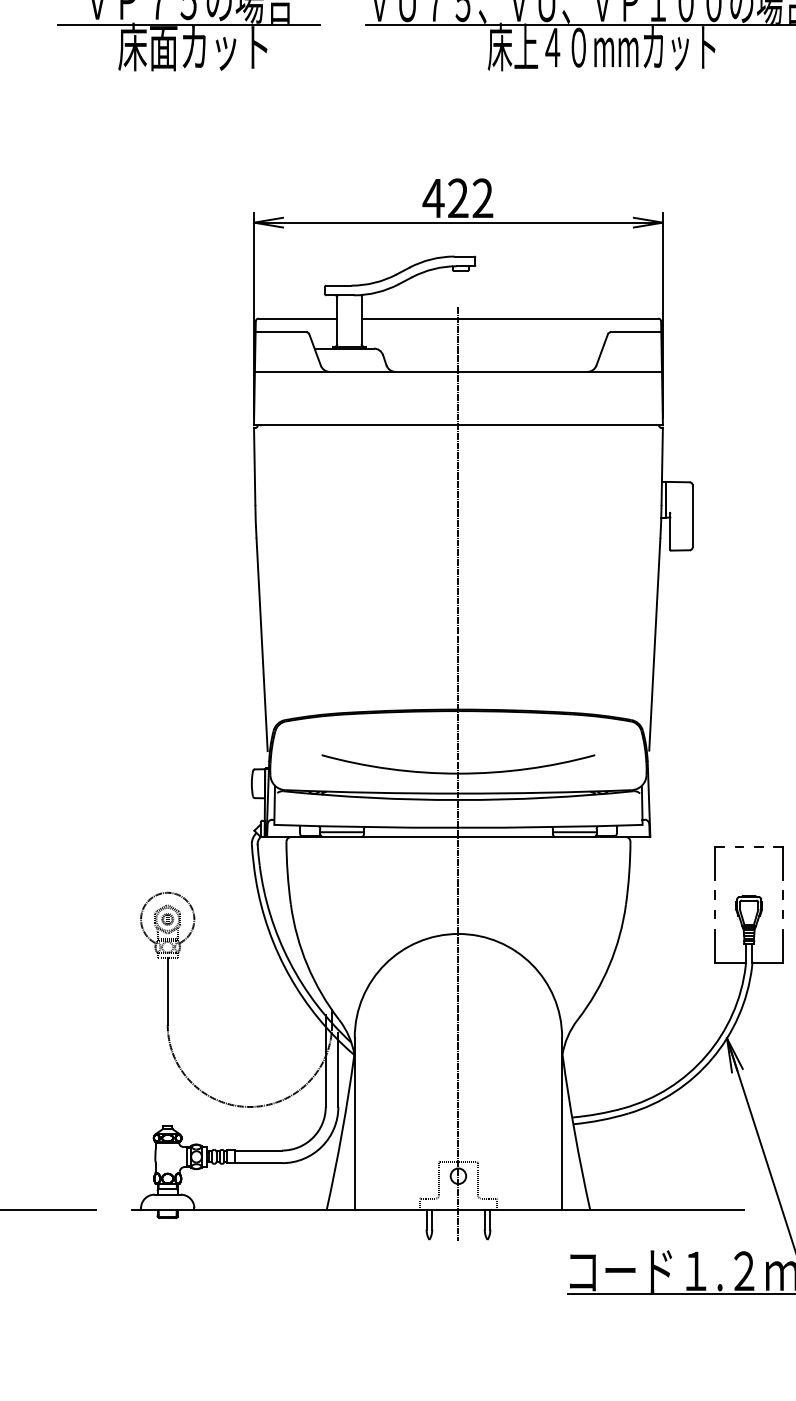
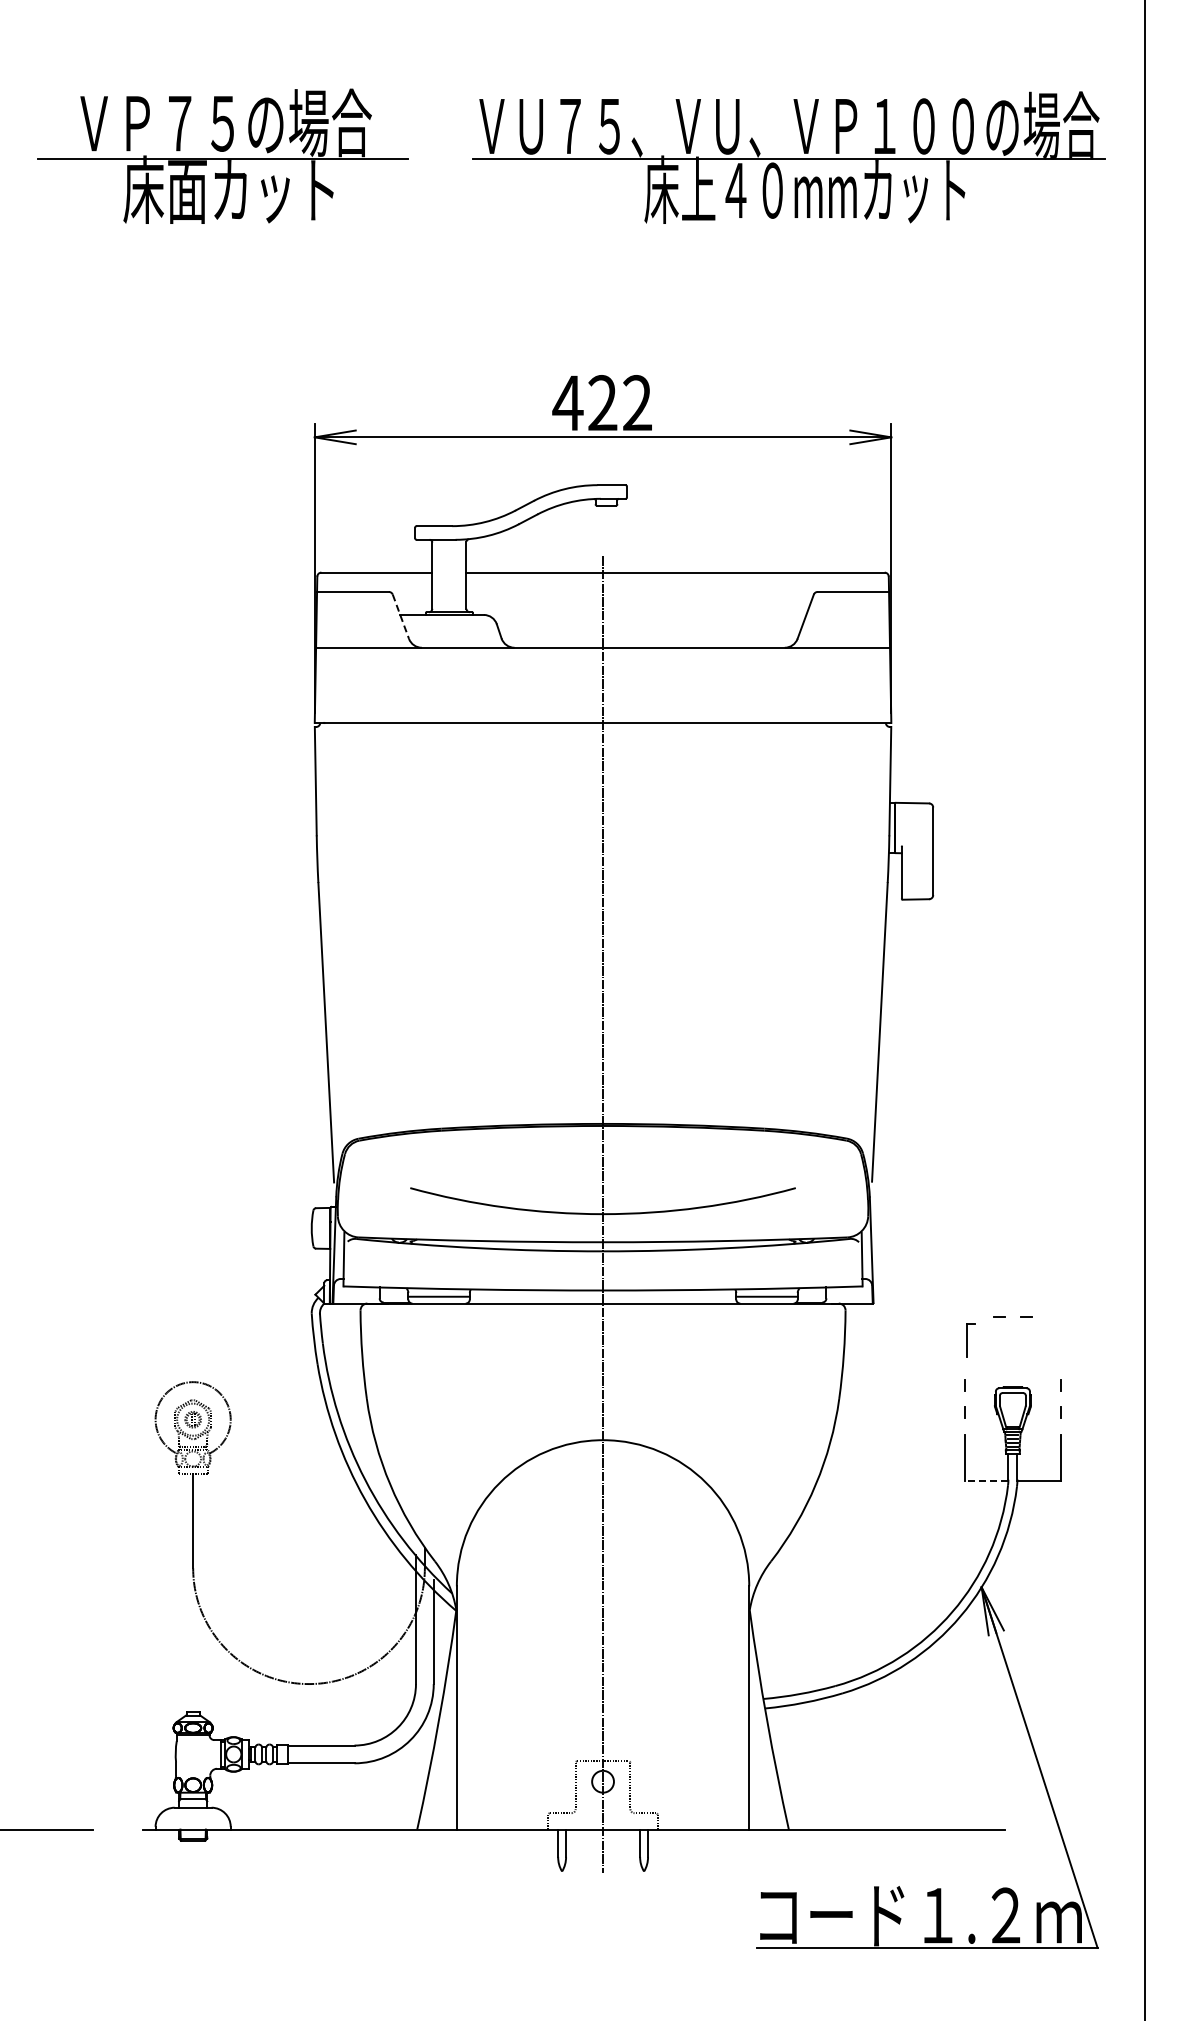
line: (314, 349) -> (400, 616), solid -> dashed
part: (719, 863) -> (970, 1340), size x0.7
part: (778, 863) -> (1054, 1340), removed
line: (730, 963) -> (986, 1481), solid -> dashed

